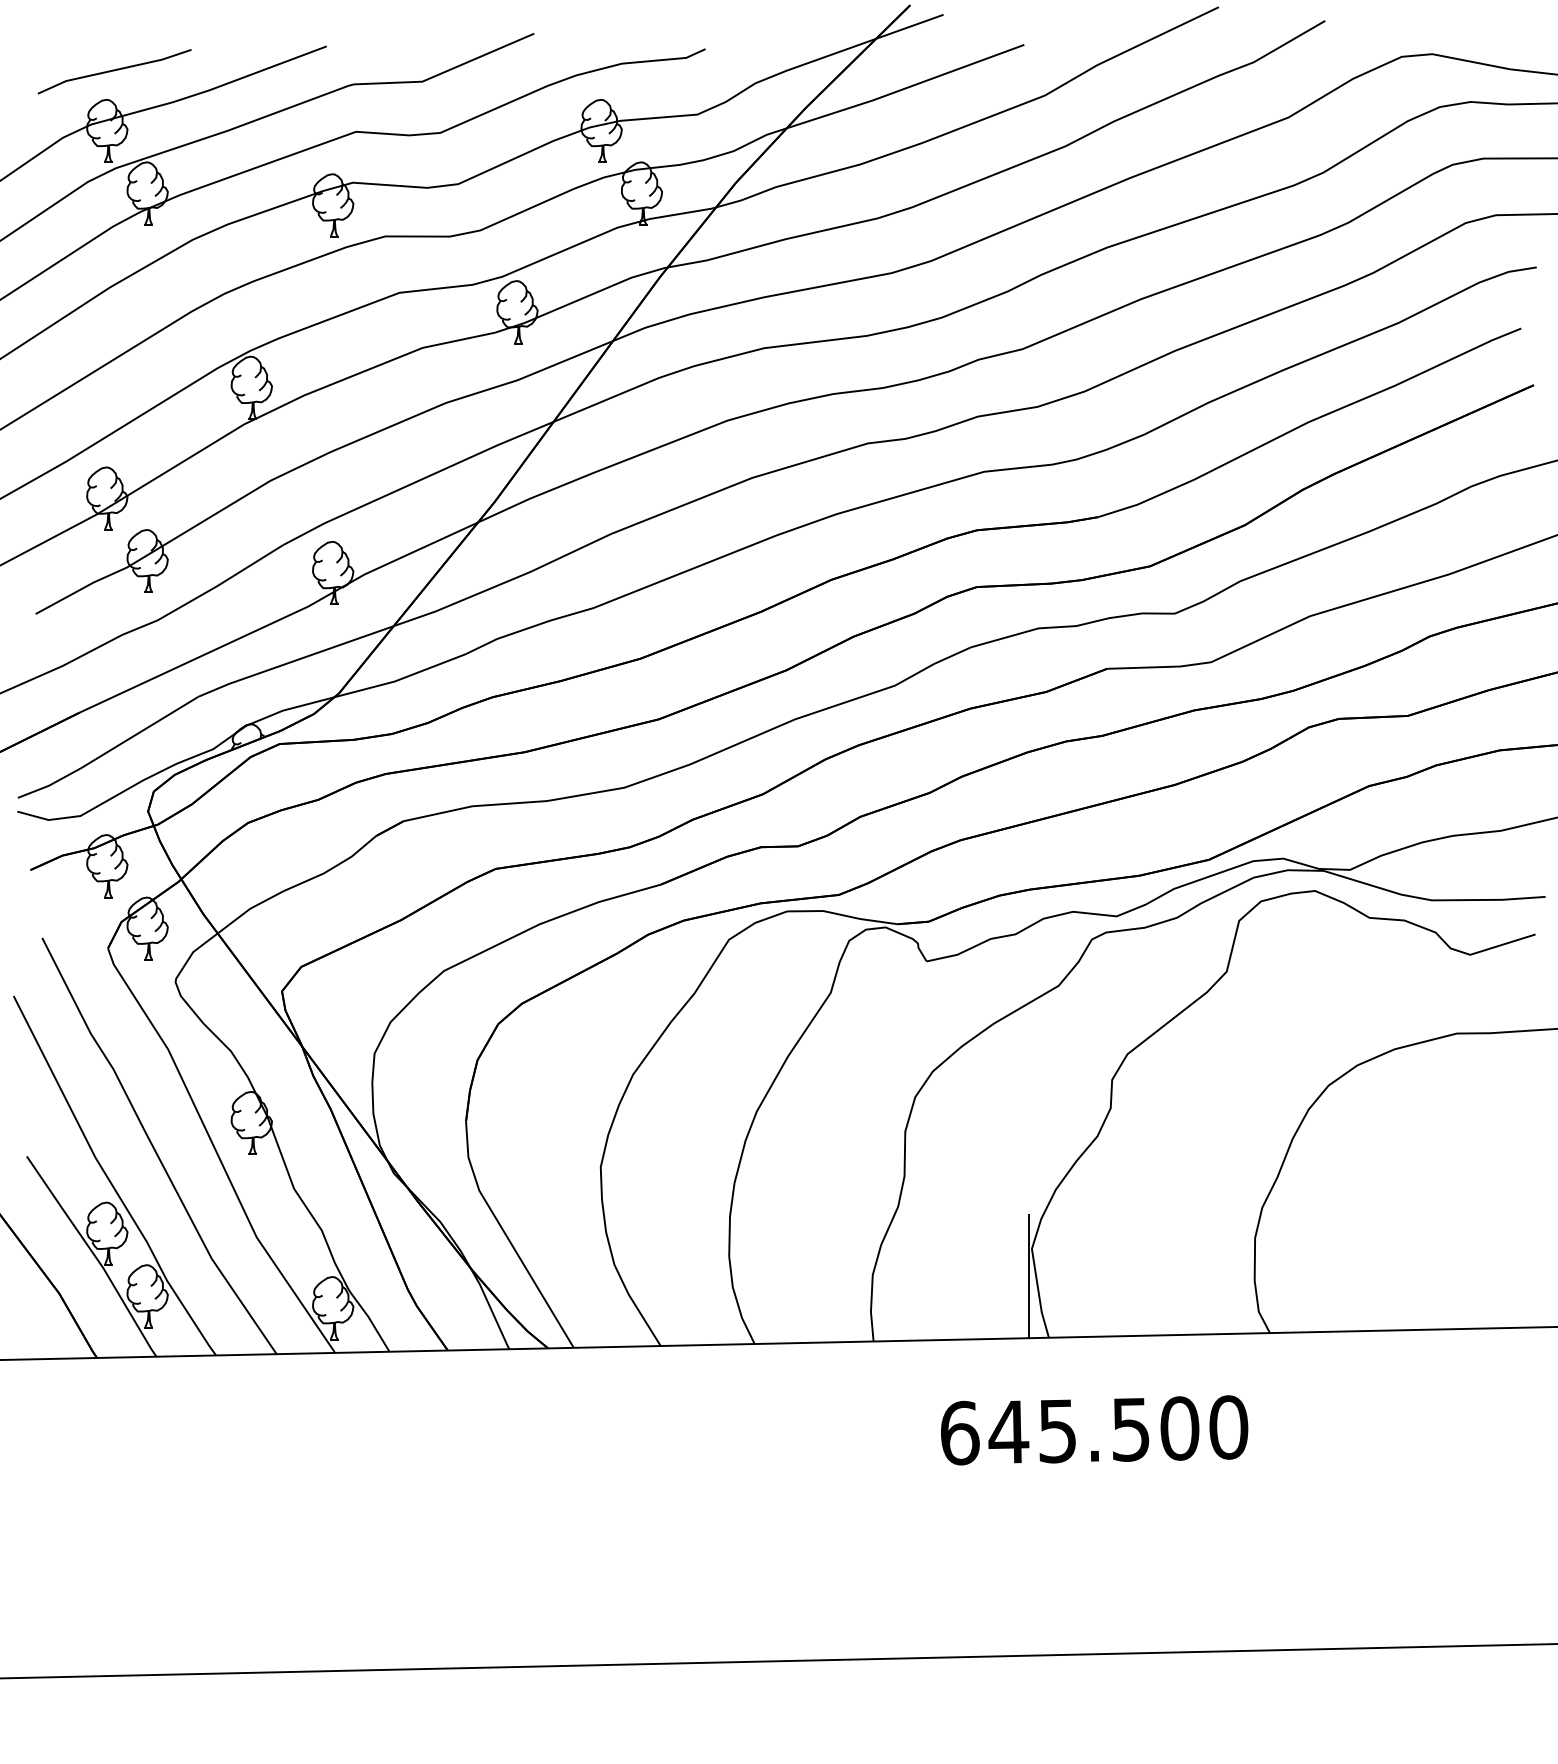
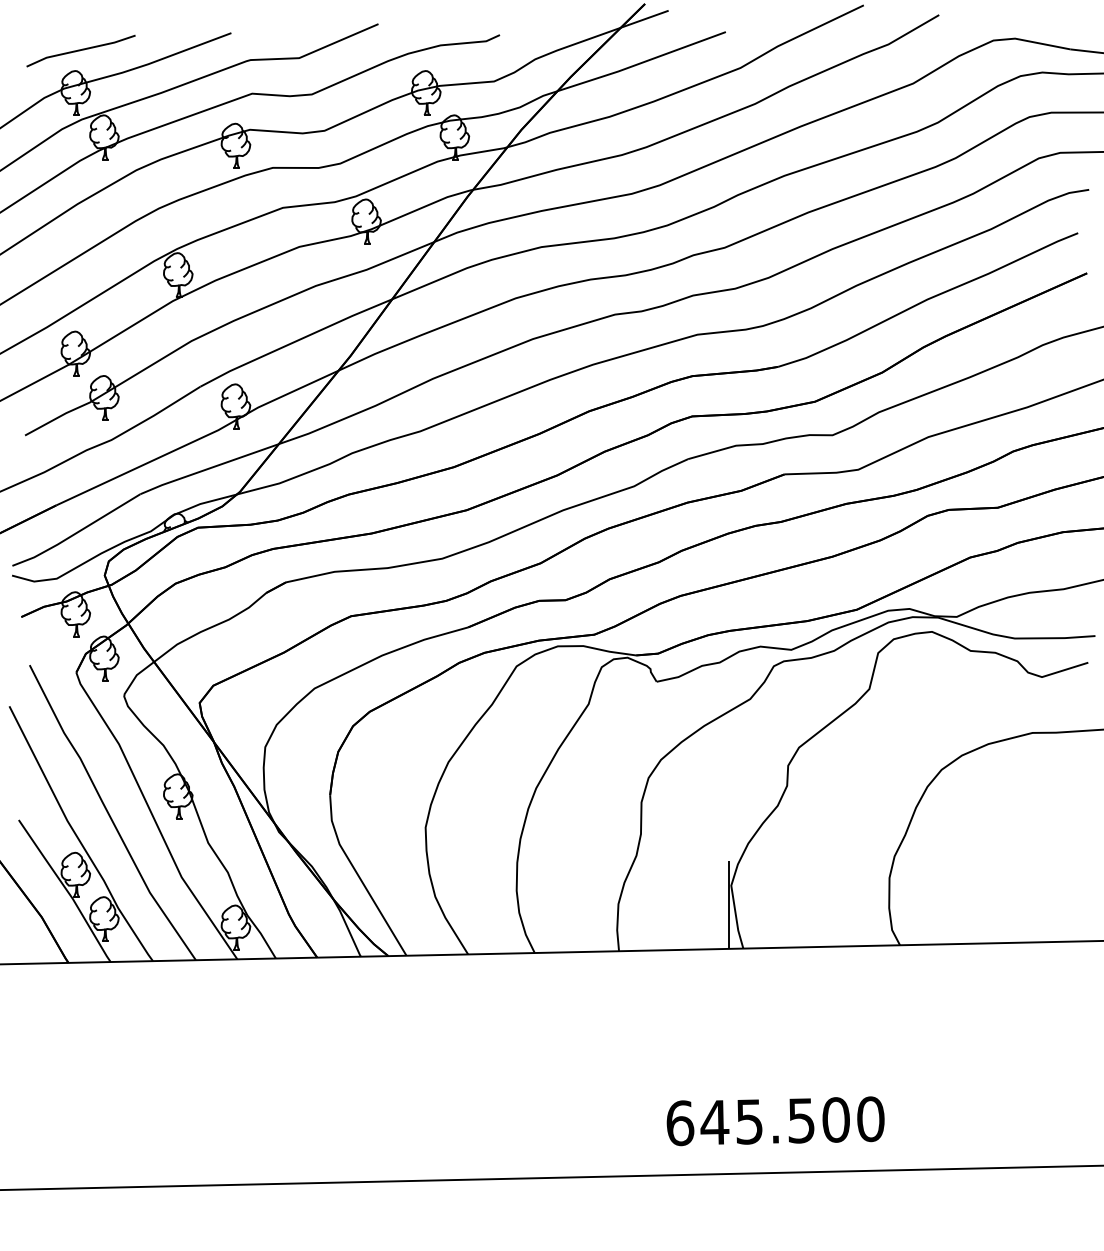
text: (1094, 1430) -> (775, 1121), moved

